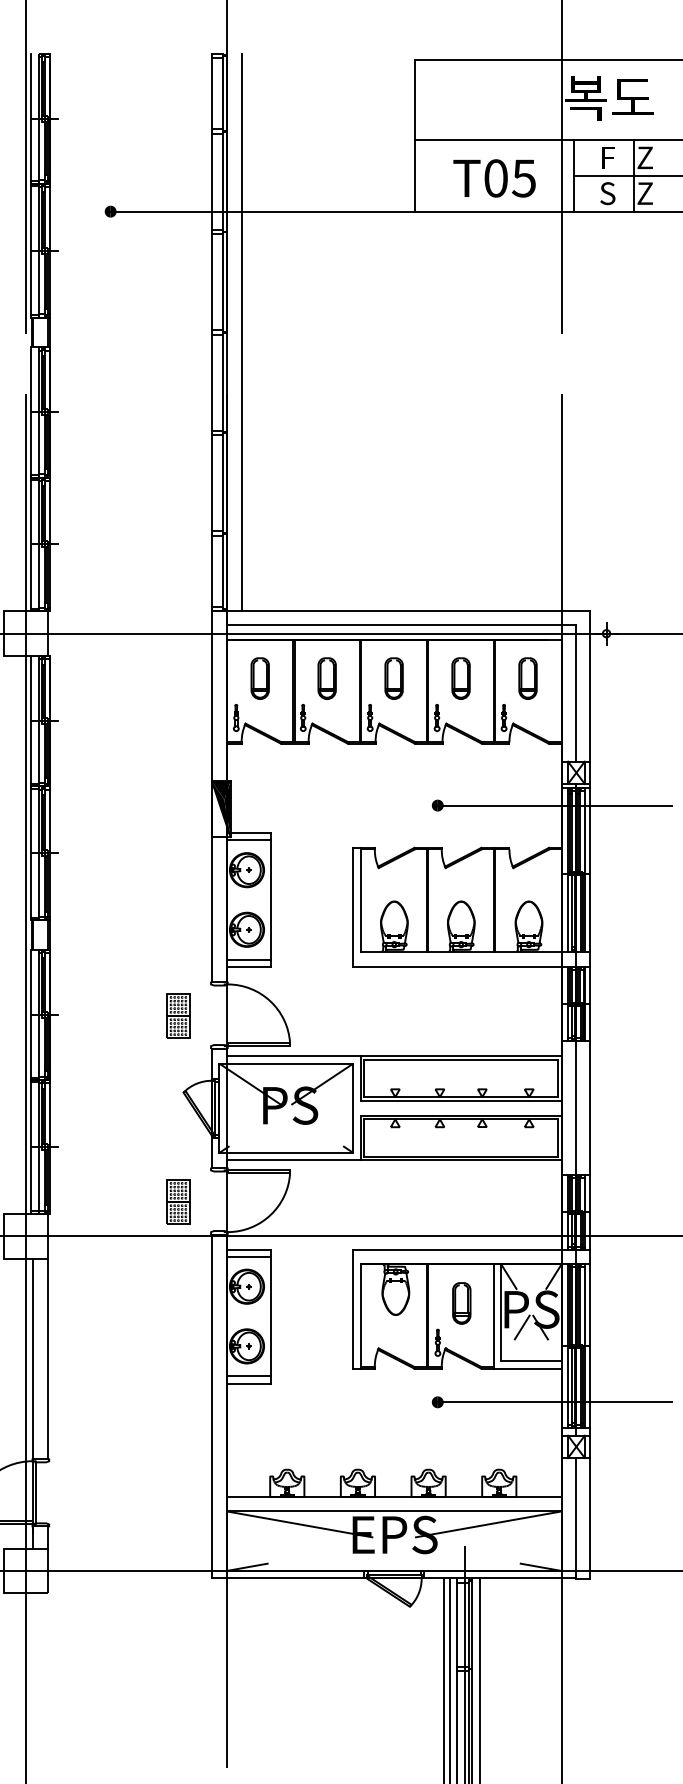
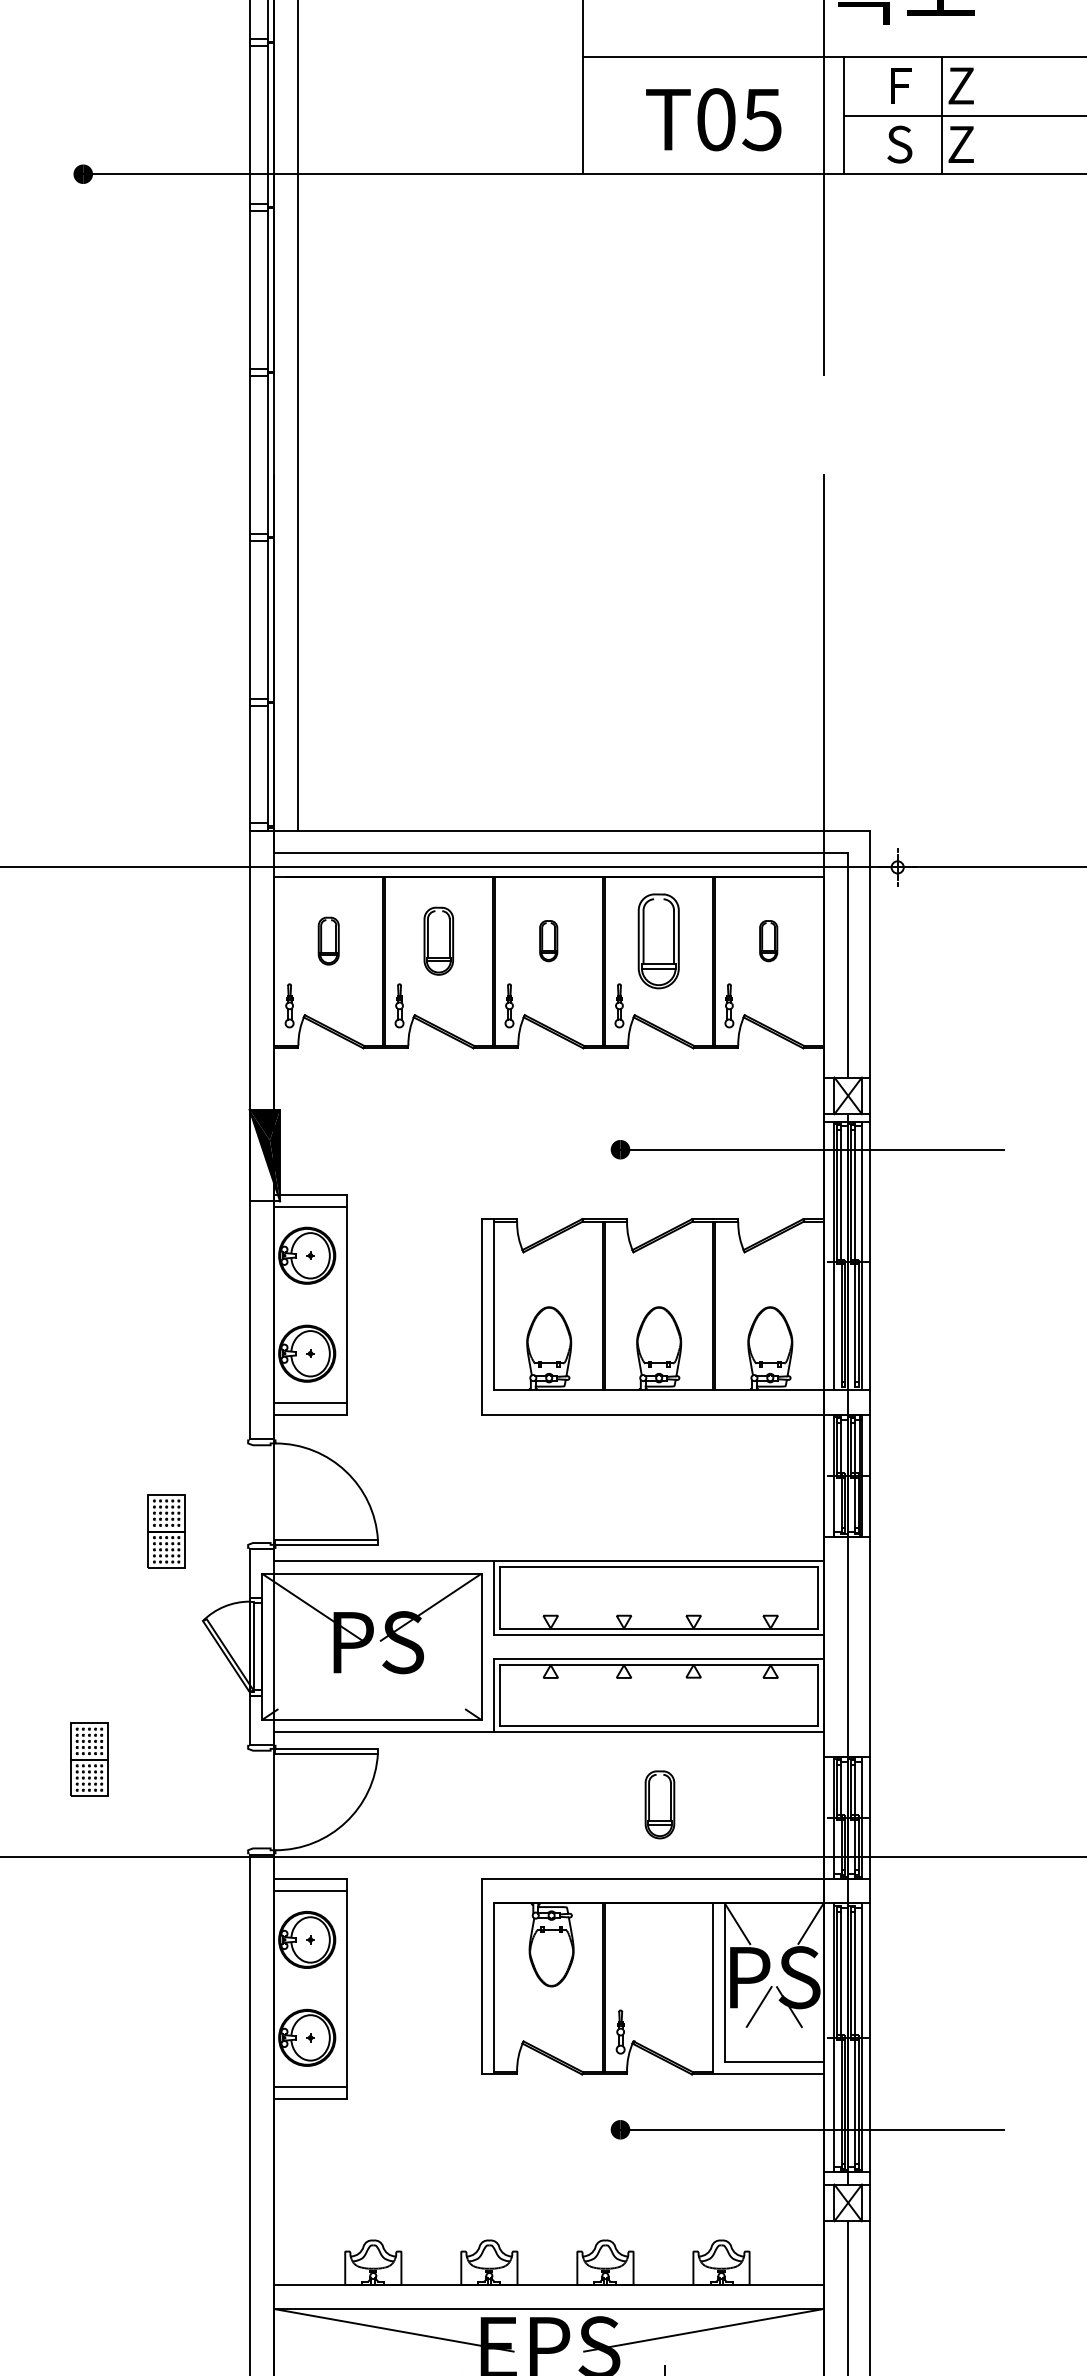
part: (259, 678) -> (327, 940), size x0.7
part: (393, 678) -> (547, 940), size x0.6
part: (460, 678) -> (657, 940), size x1.4
part: (527, 678) -> (767, 940), size x0.6
part: (178, 1015) -> (166, 1530), moved
part: (178, 1201) -> (89, 1758), moved
part: (461, 1303) -> (659, 1804), moved

